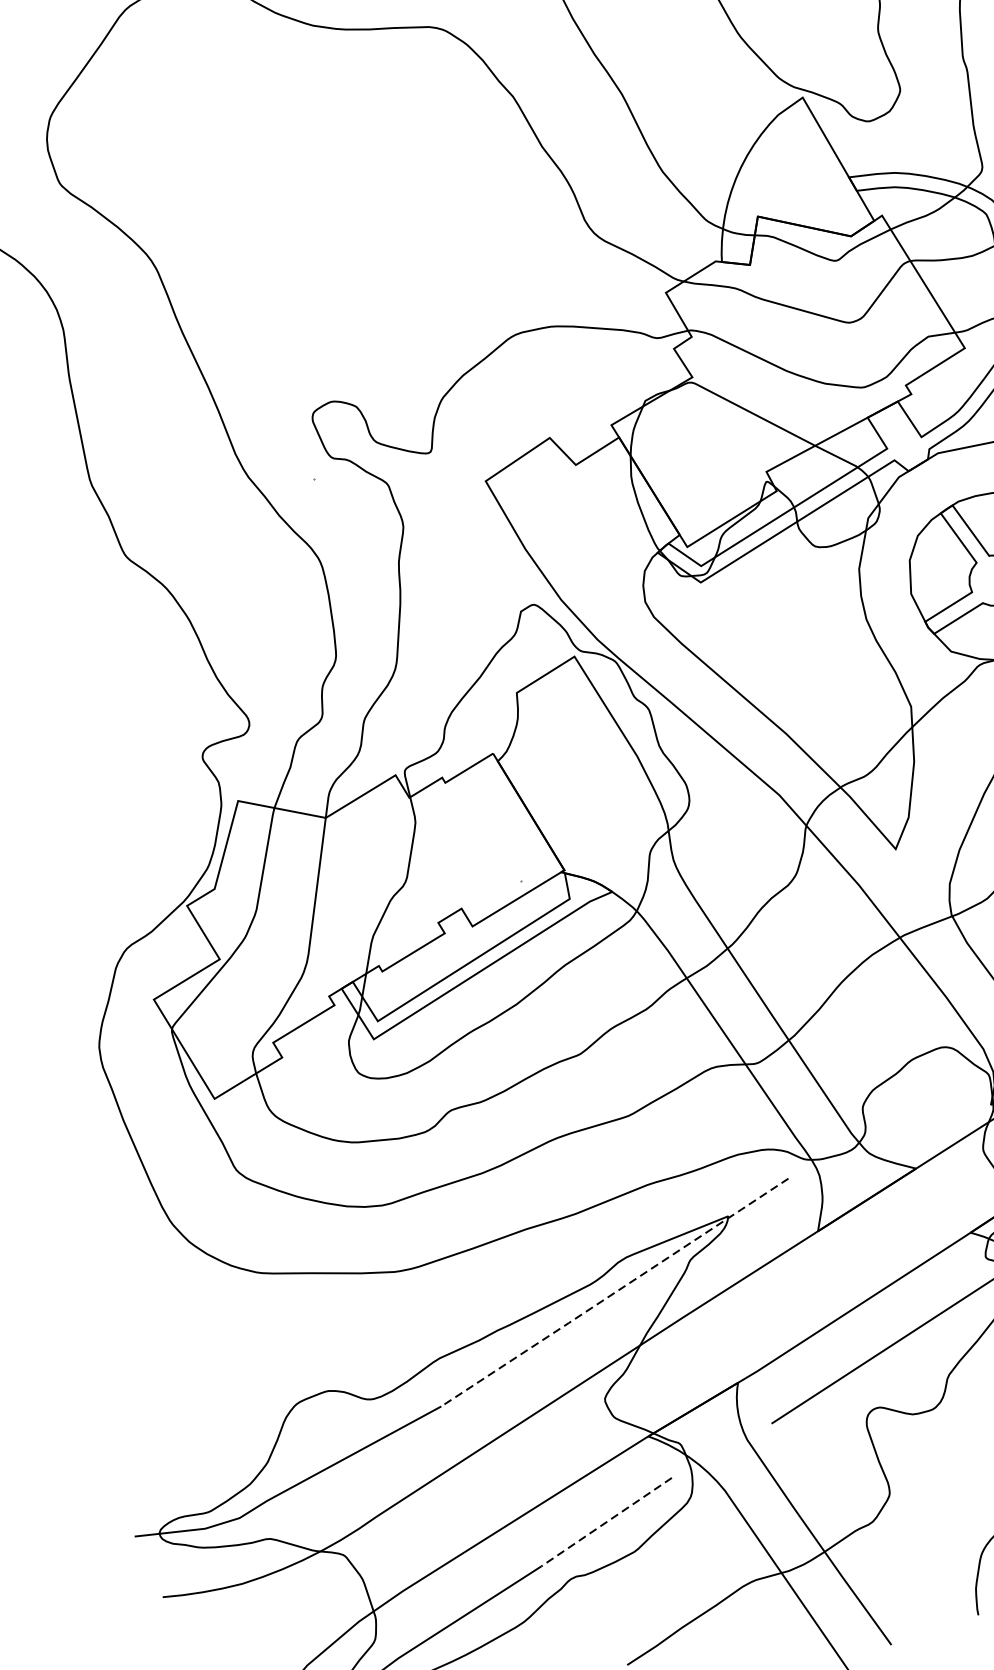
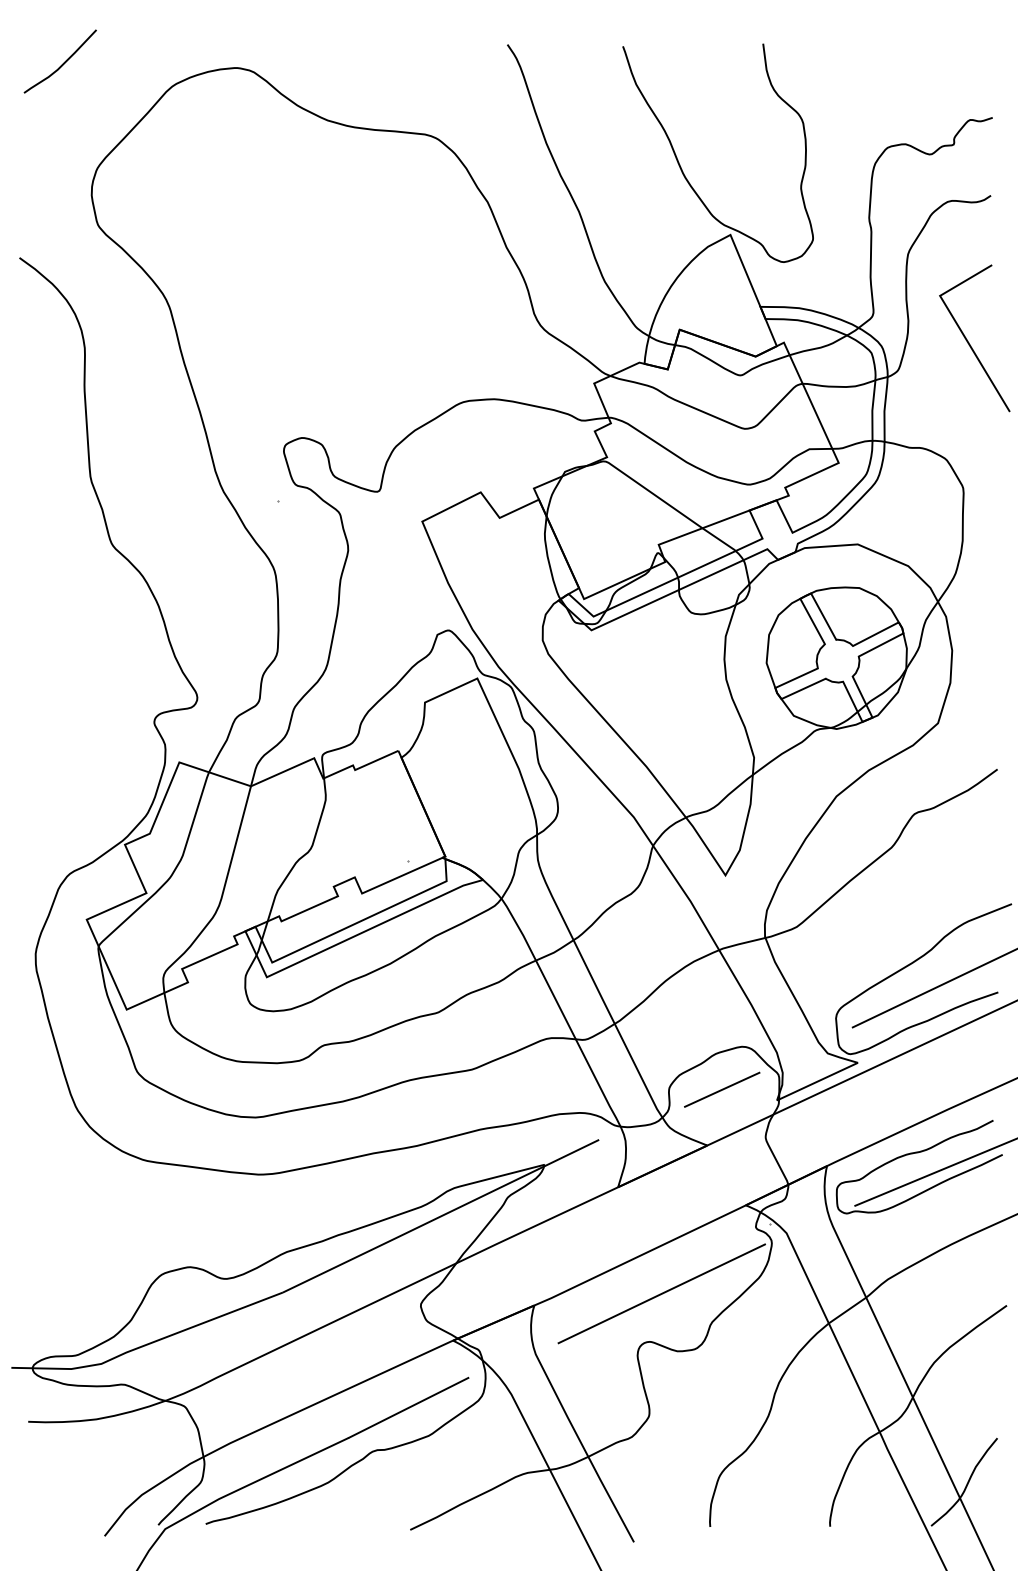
line: (925, 1100) -> (722, 1089), added
line: (614, 1292) -> (440, 1216), dashed -> solid
line: (606, 1521) -> (408, 1407), dashed -> solid

